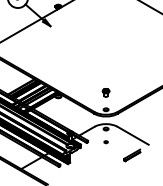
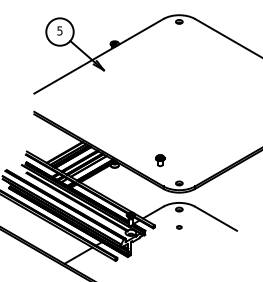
part: (106, 92) -> (160, 160), moved
part: (132, 154) -> (214, 244), removed

